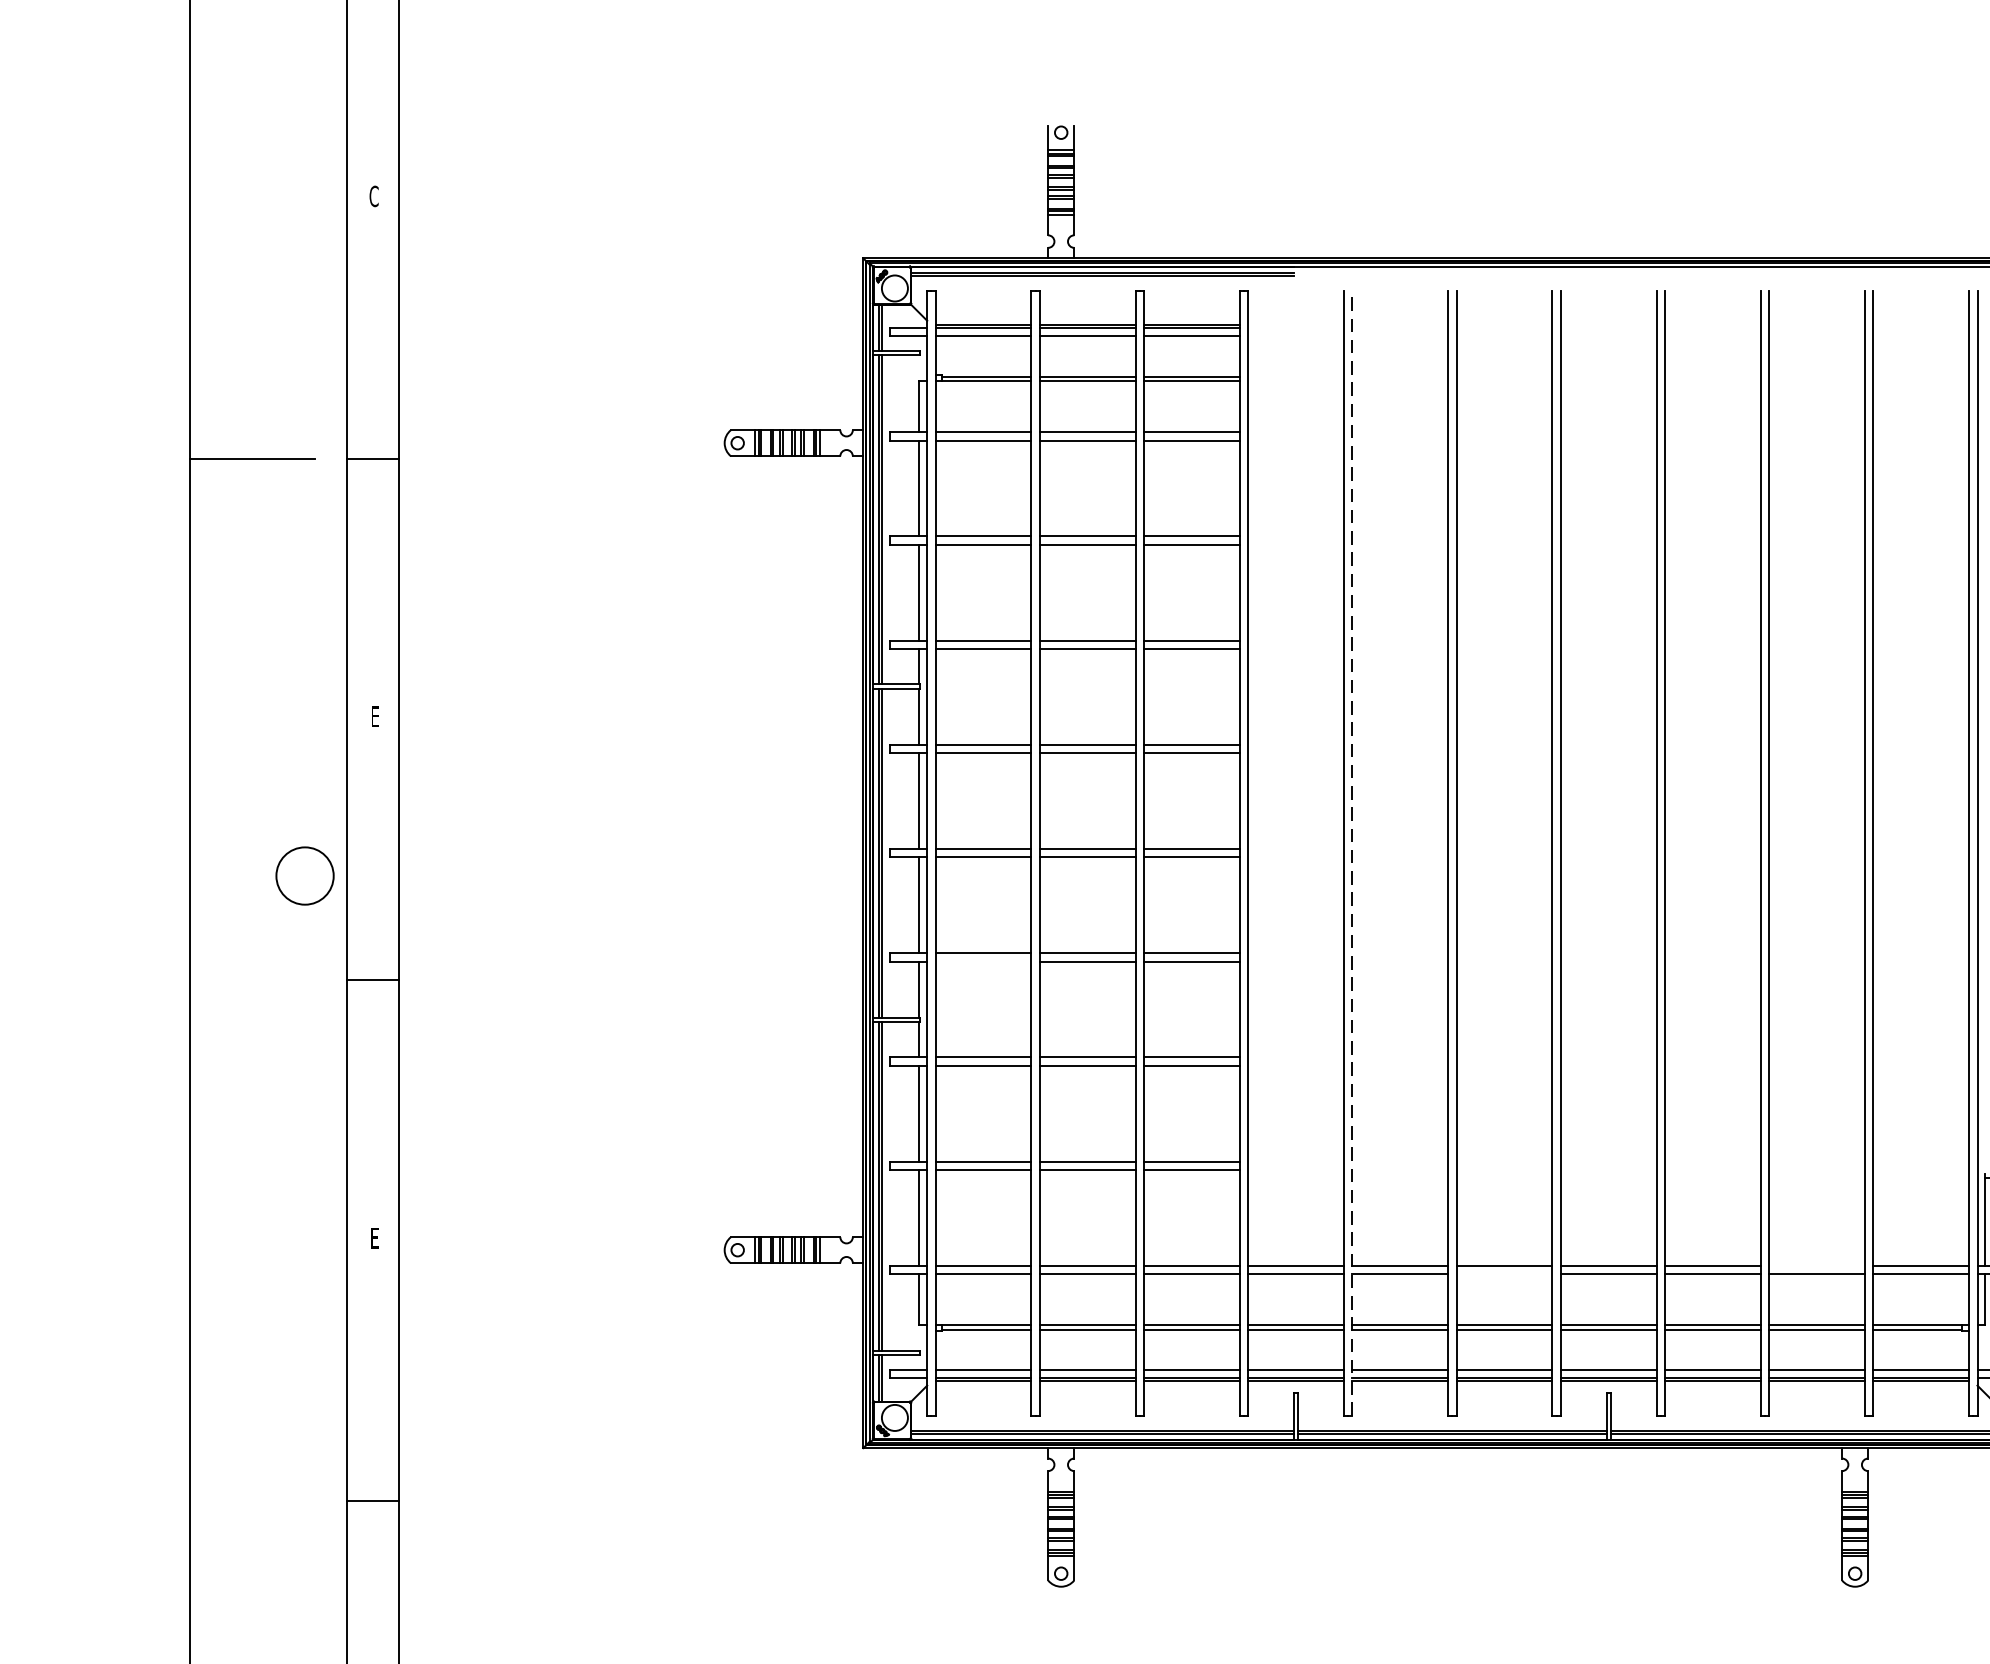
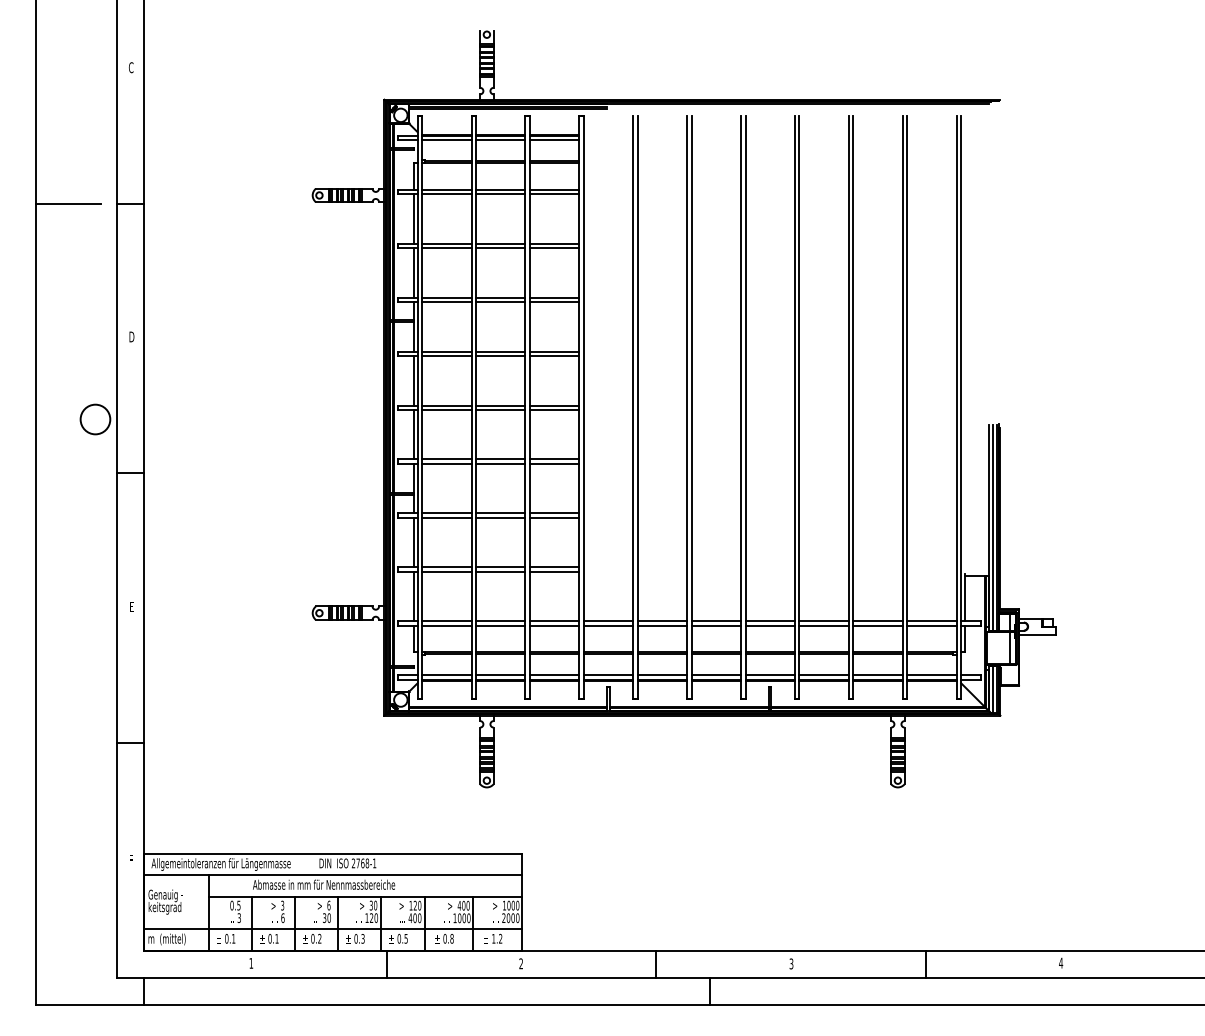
text: (374, 715) -> (131, 336), E -> D
line: (1352, 852) -> (637, 407), dashed -> solid
line: (983, 960) -> (446, 463), added
line: (1817, 1266) -> (878, 621), added
line: (1504, 1273) -> (716, 625), added

